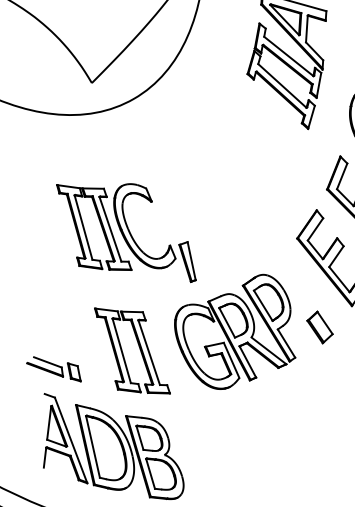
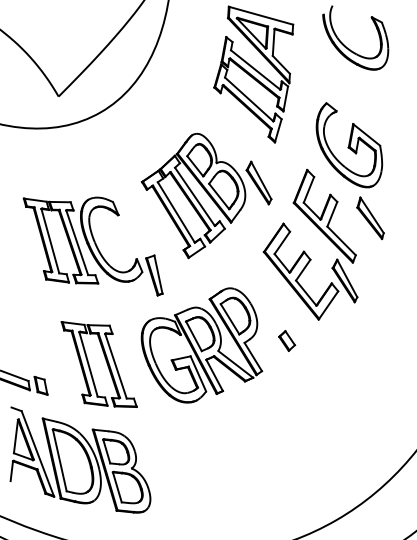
part: (239, 182) -> (206, 196), added
part: (320, 326) -> (287, 340), size x0.62

